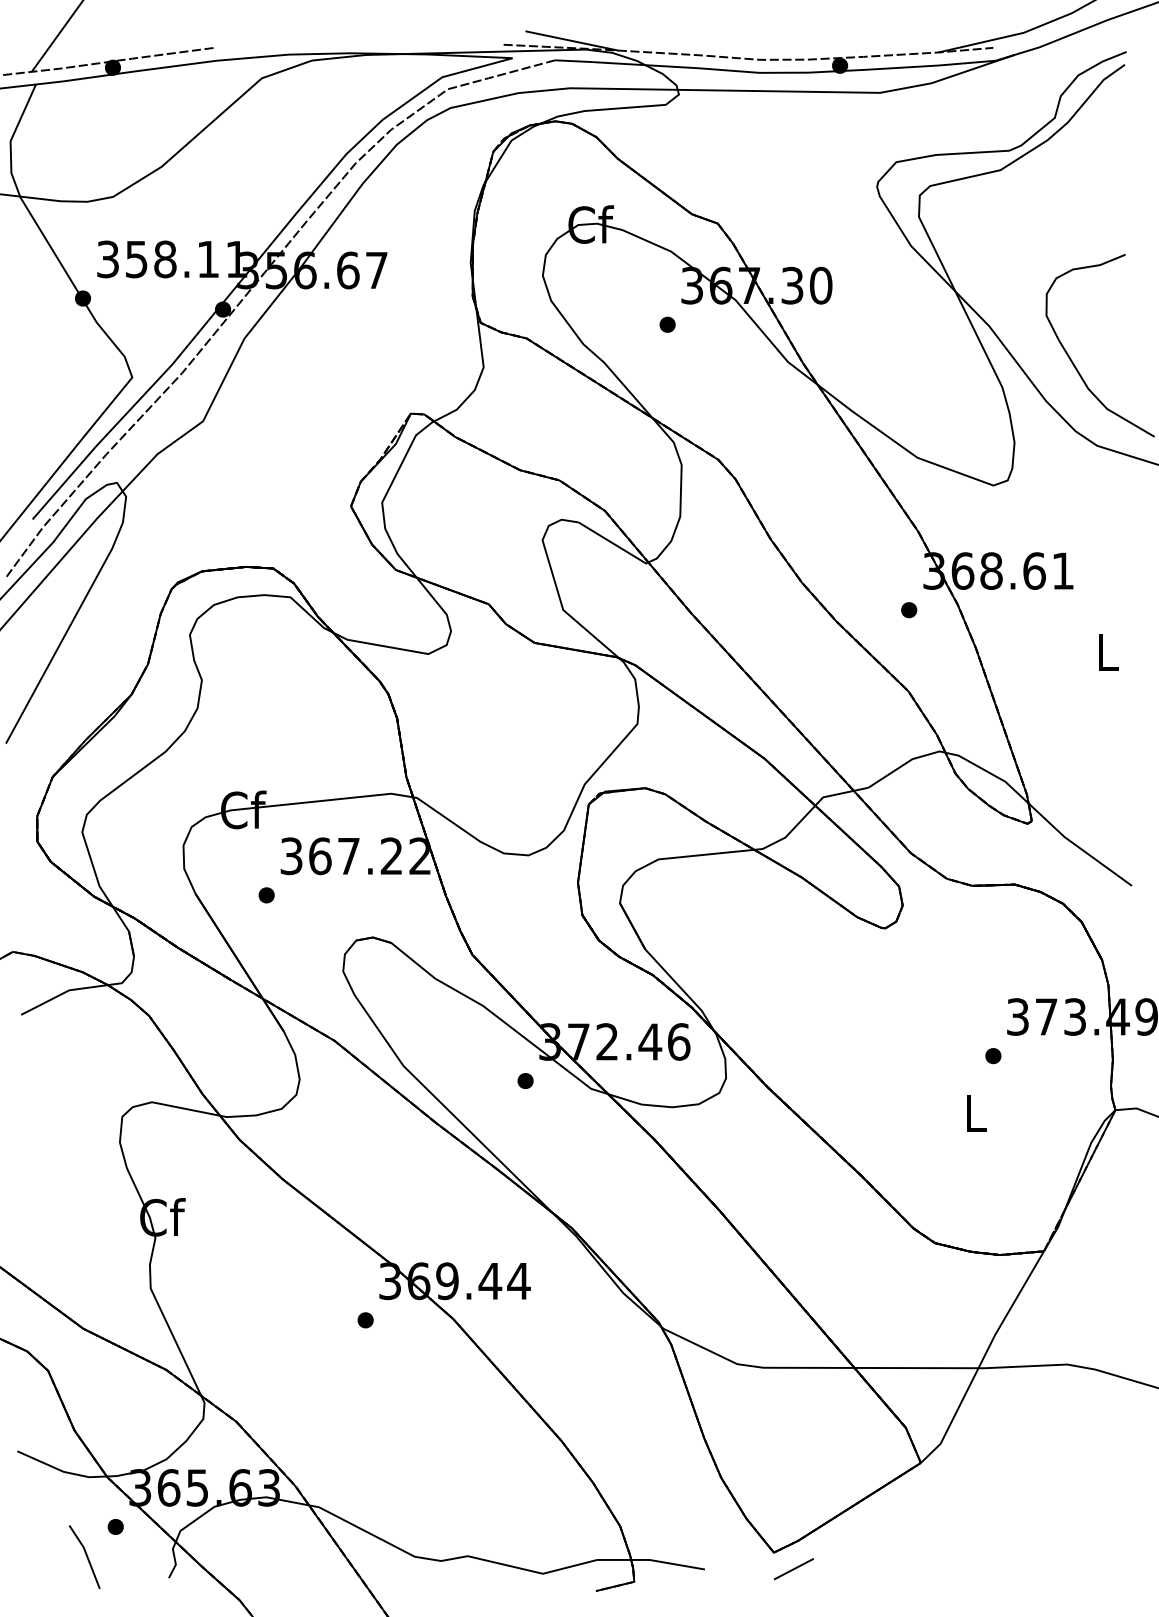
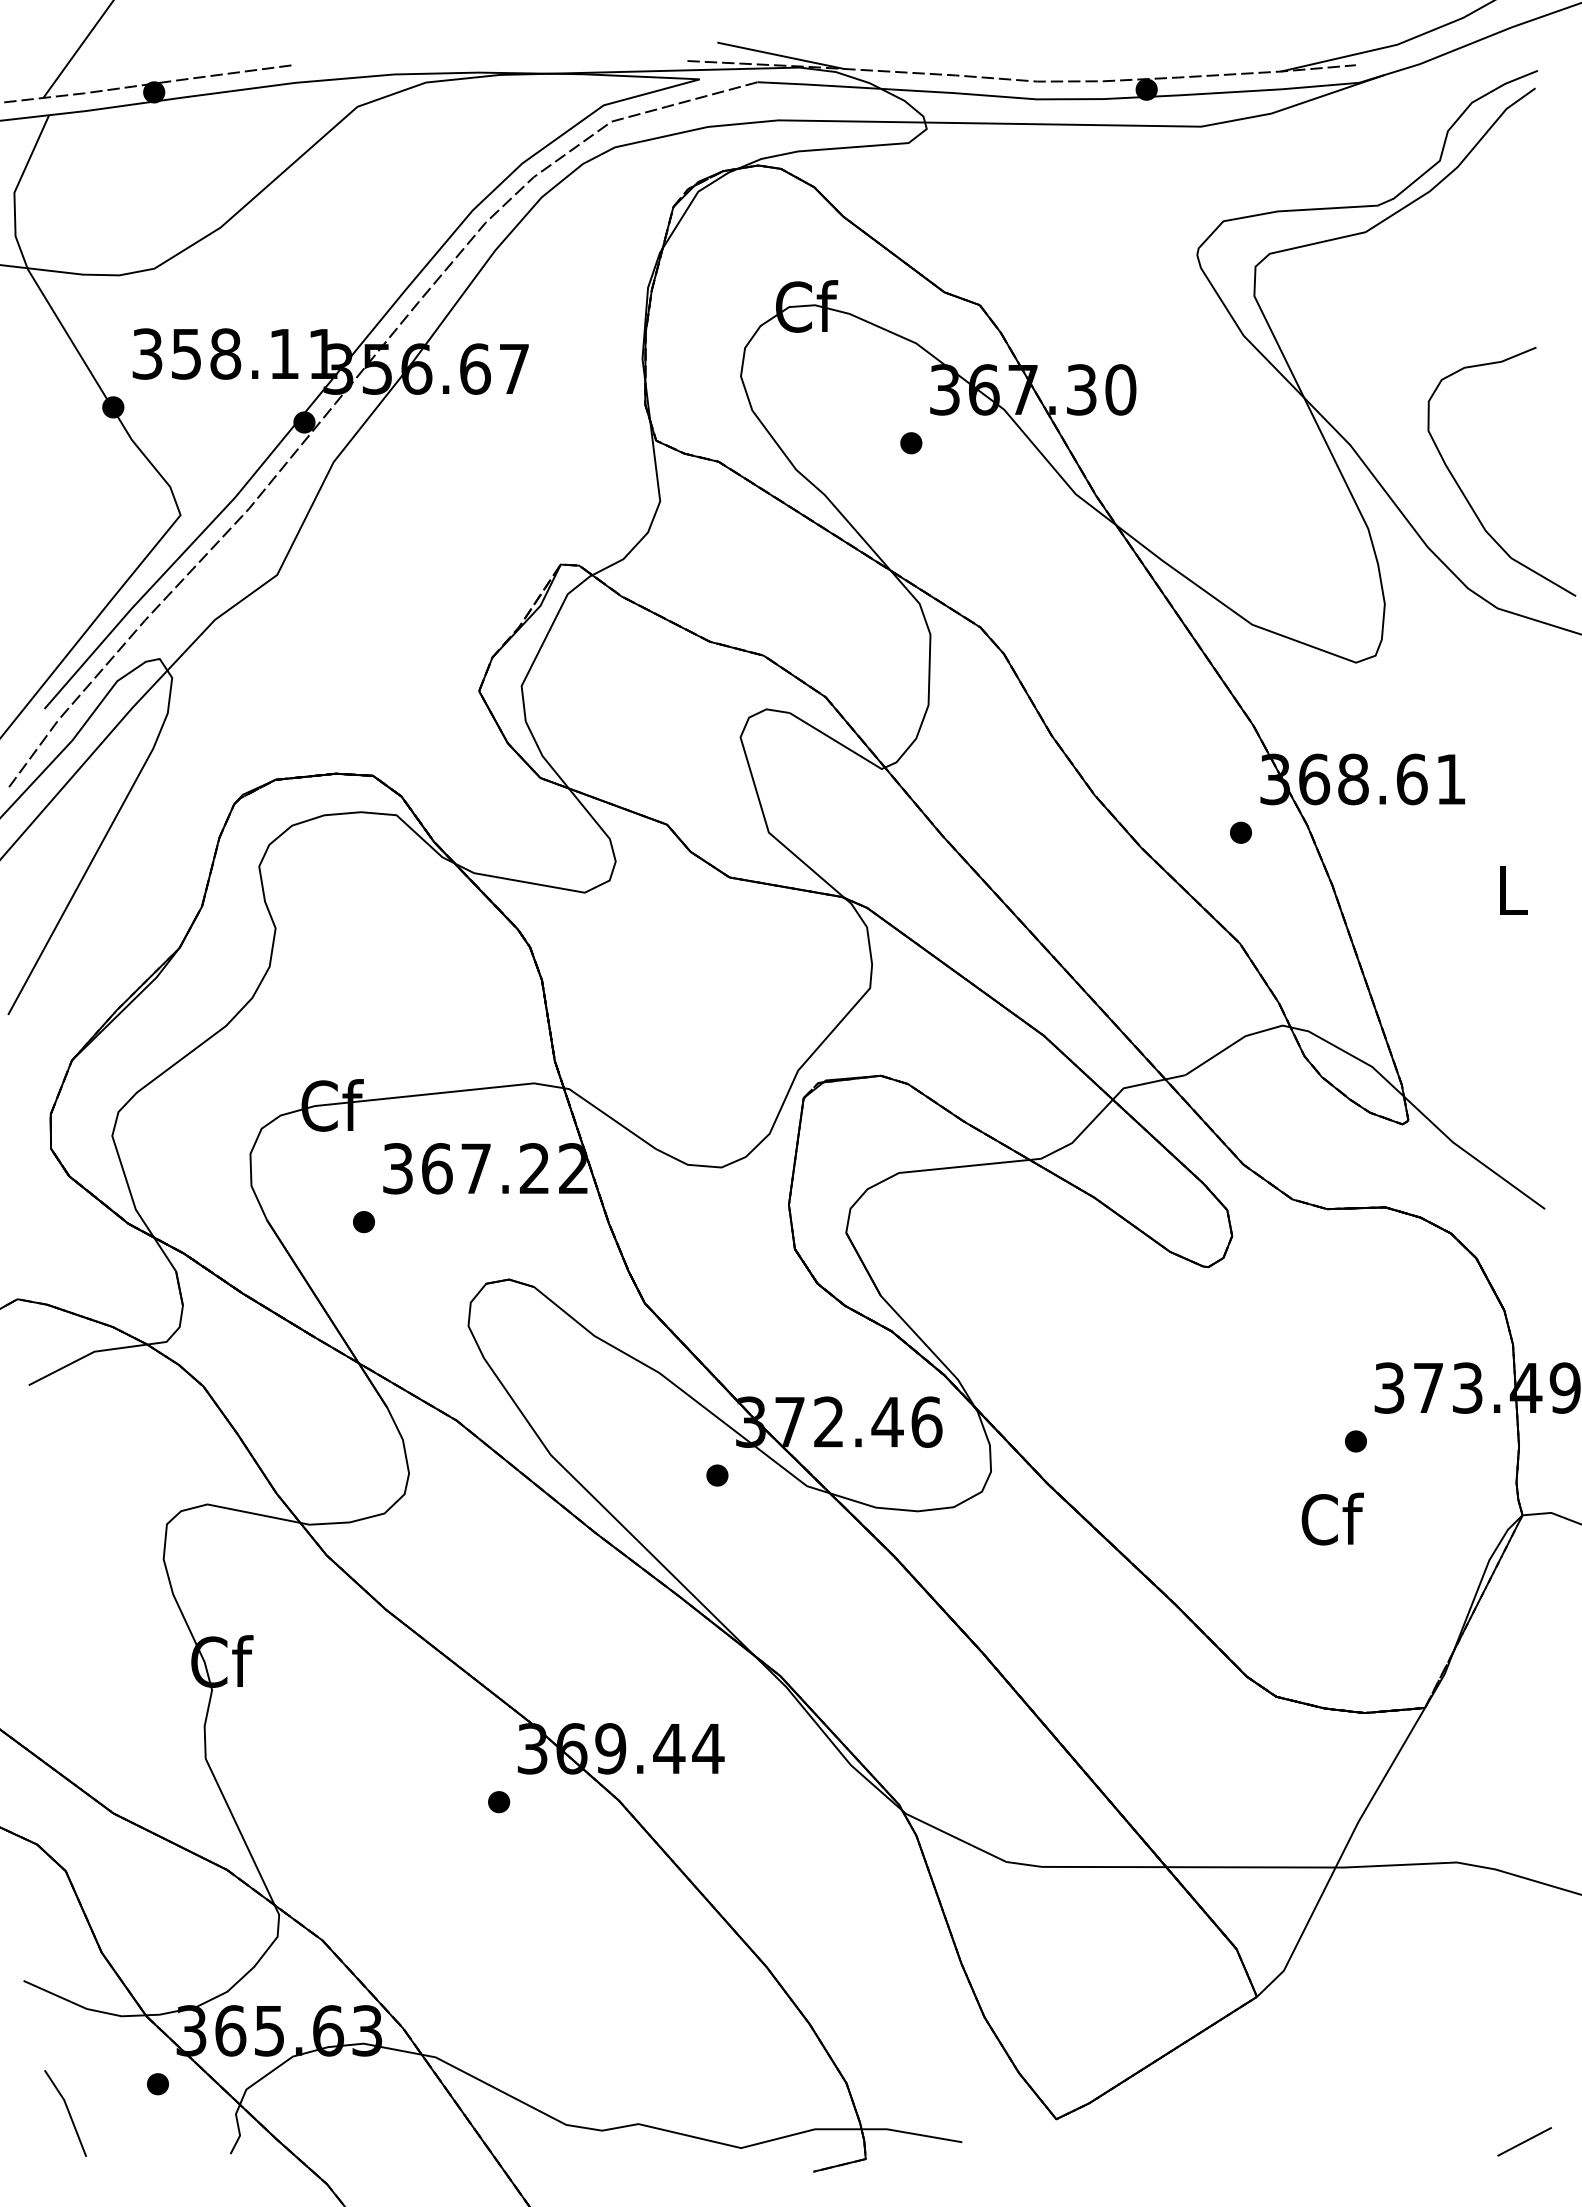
text: (976, 1112) -> (1332, 1518), L -> Cf
line: (86, 1555) -> (67, 2111), moved
line: (793, 1568) -> (1524, 2141), moved

